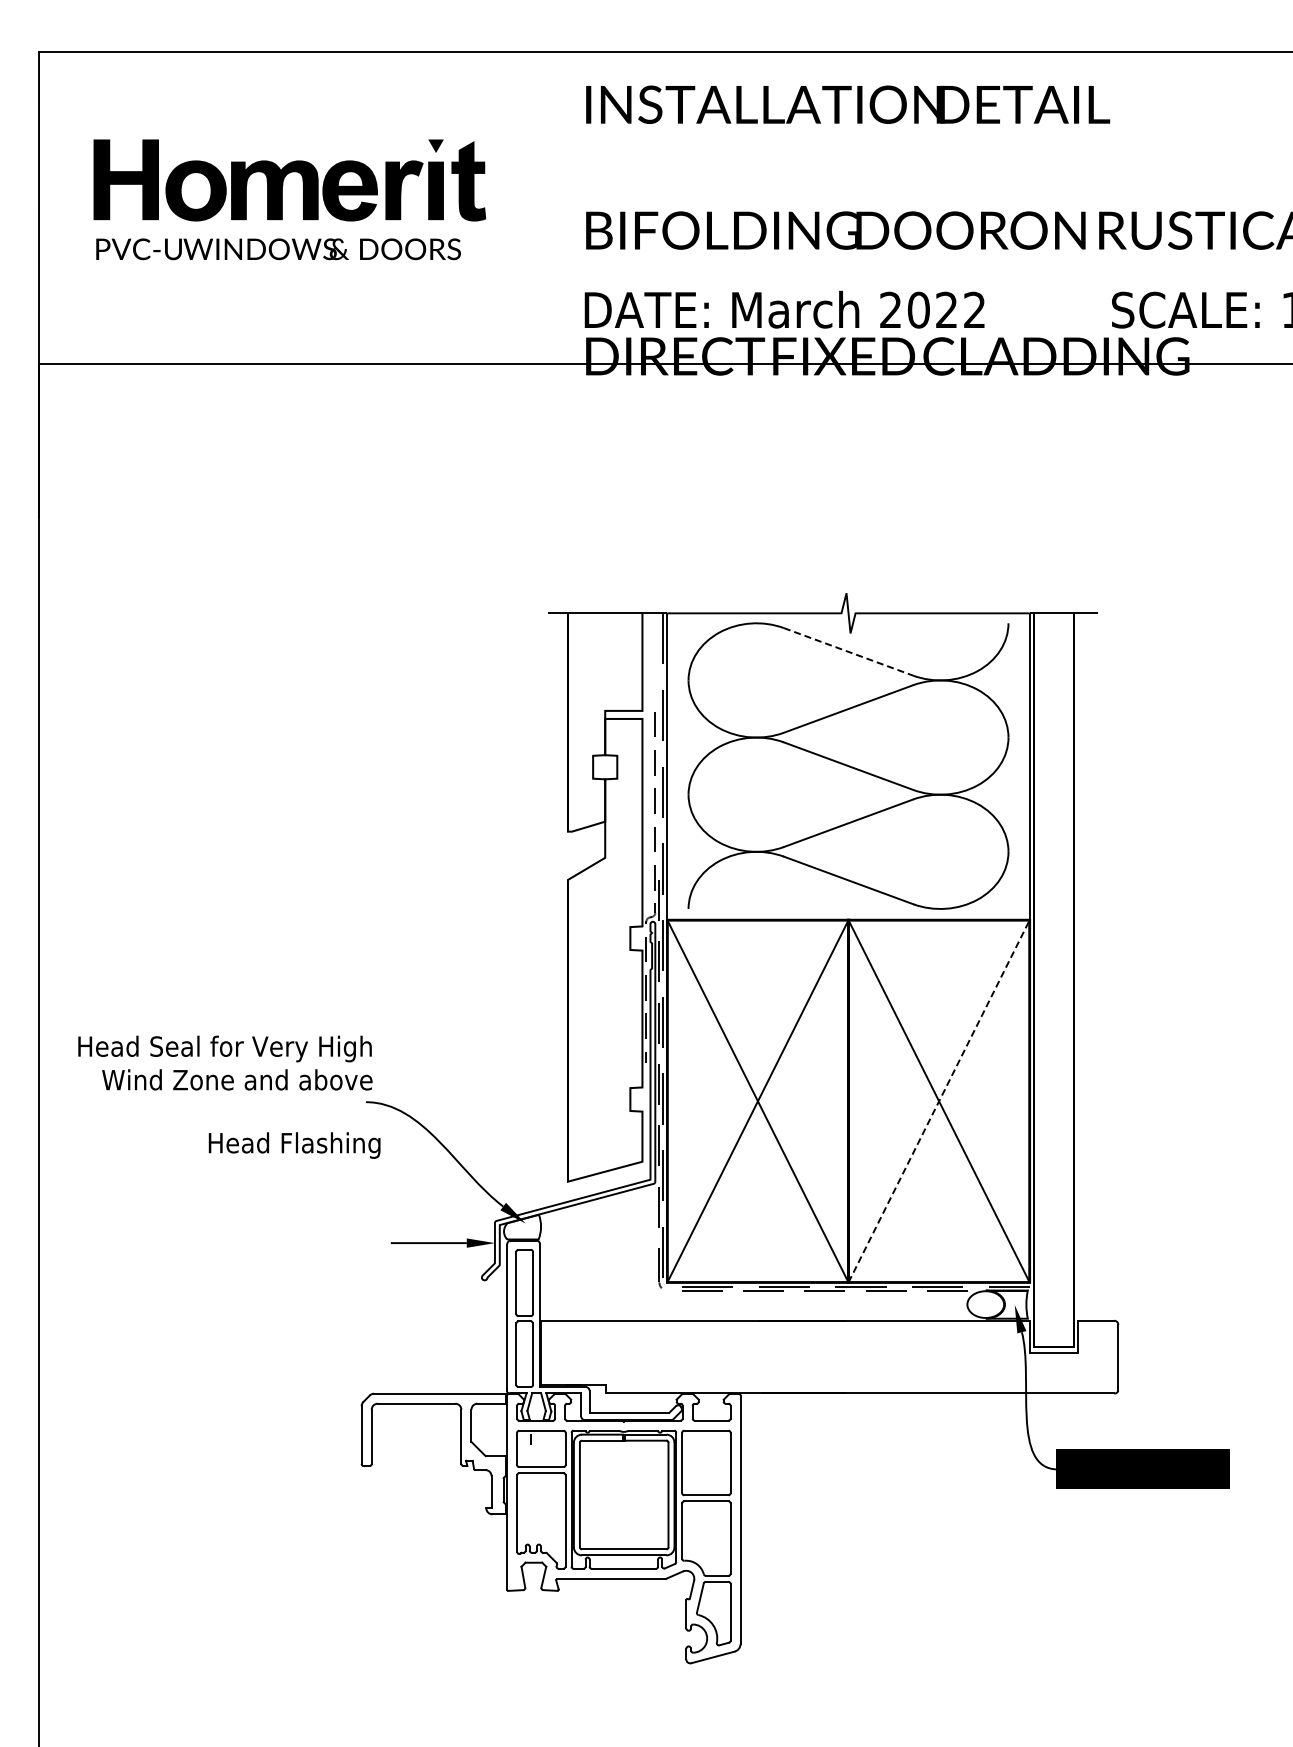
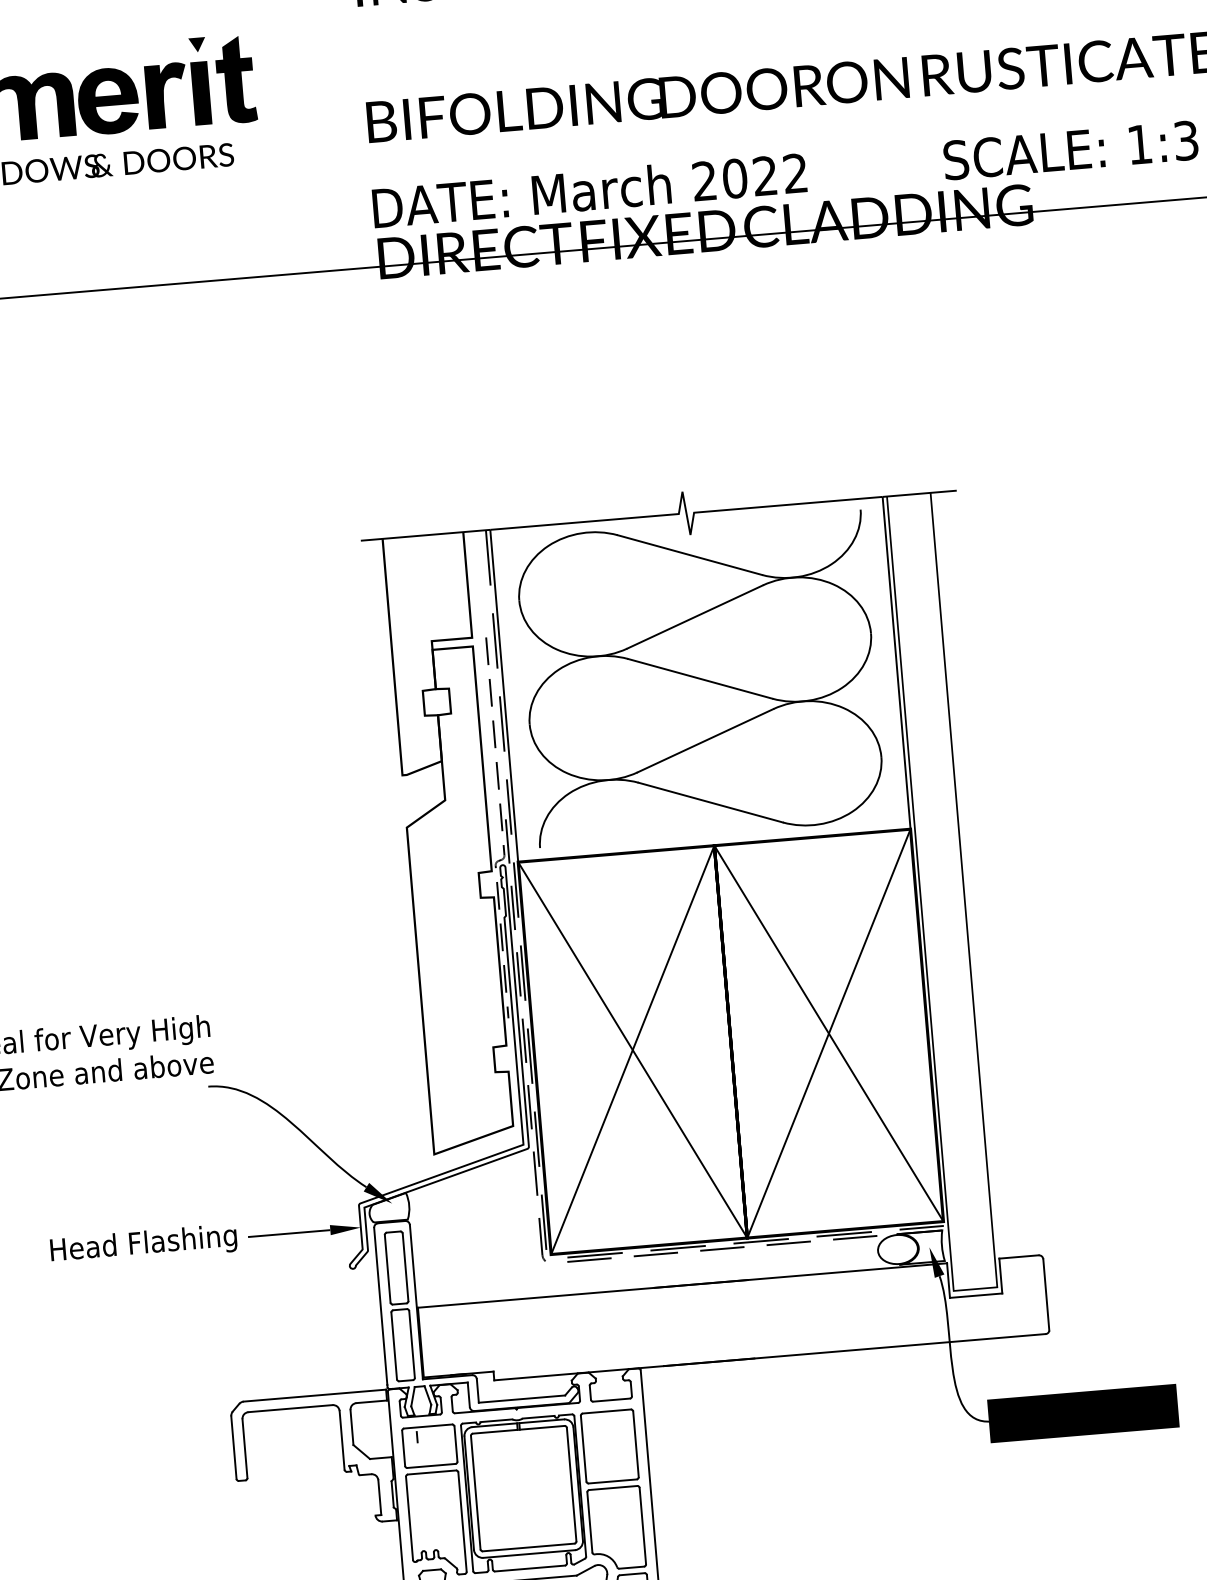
line: (848, 651) -> (689, 554), dashed -> solid
line: (939, 1101) -> (829, 1033), dashed -> solid
text: (294, 1145) -> (143, 1245), moved

